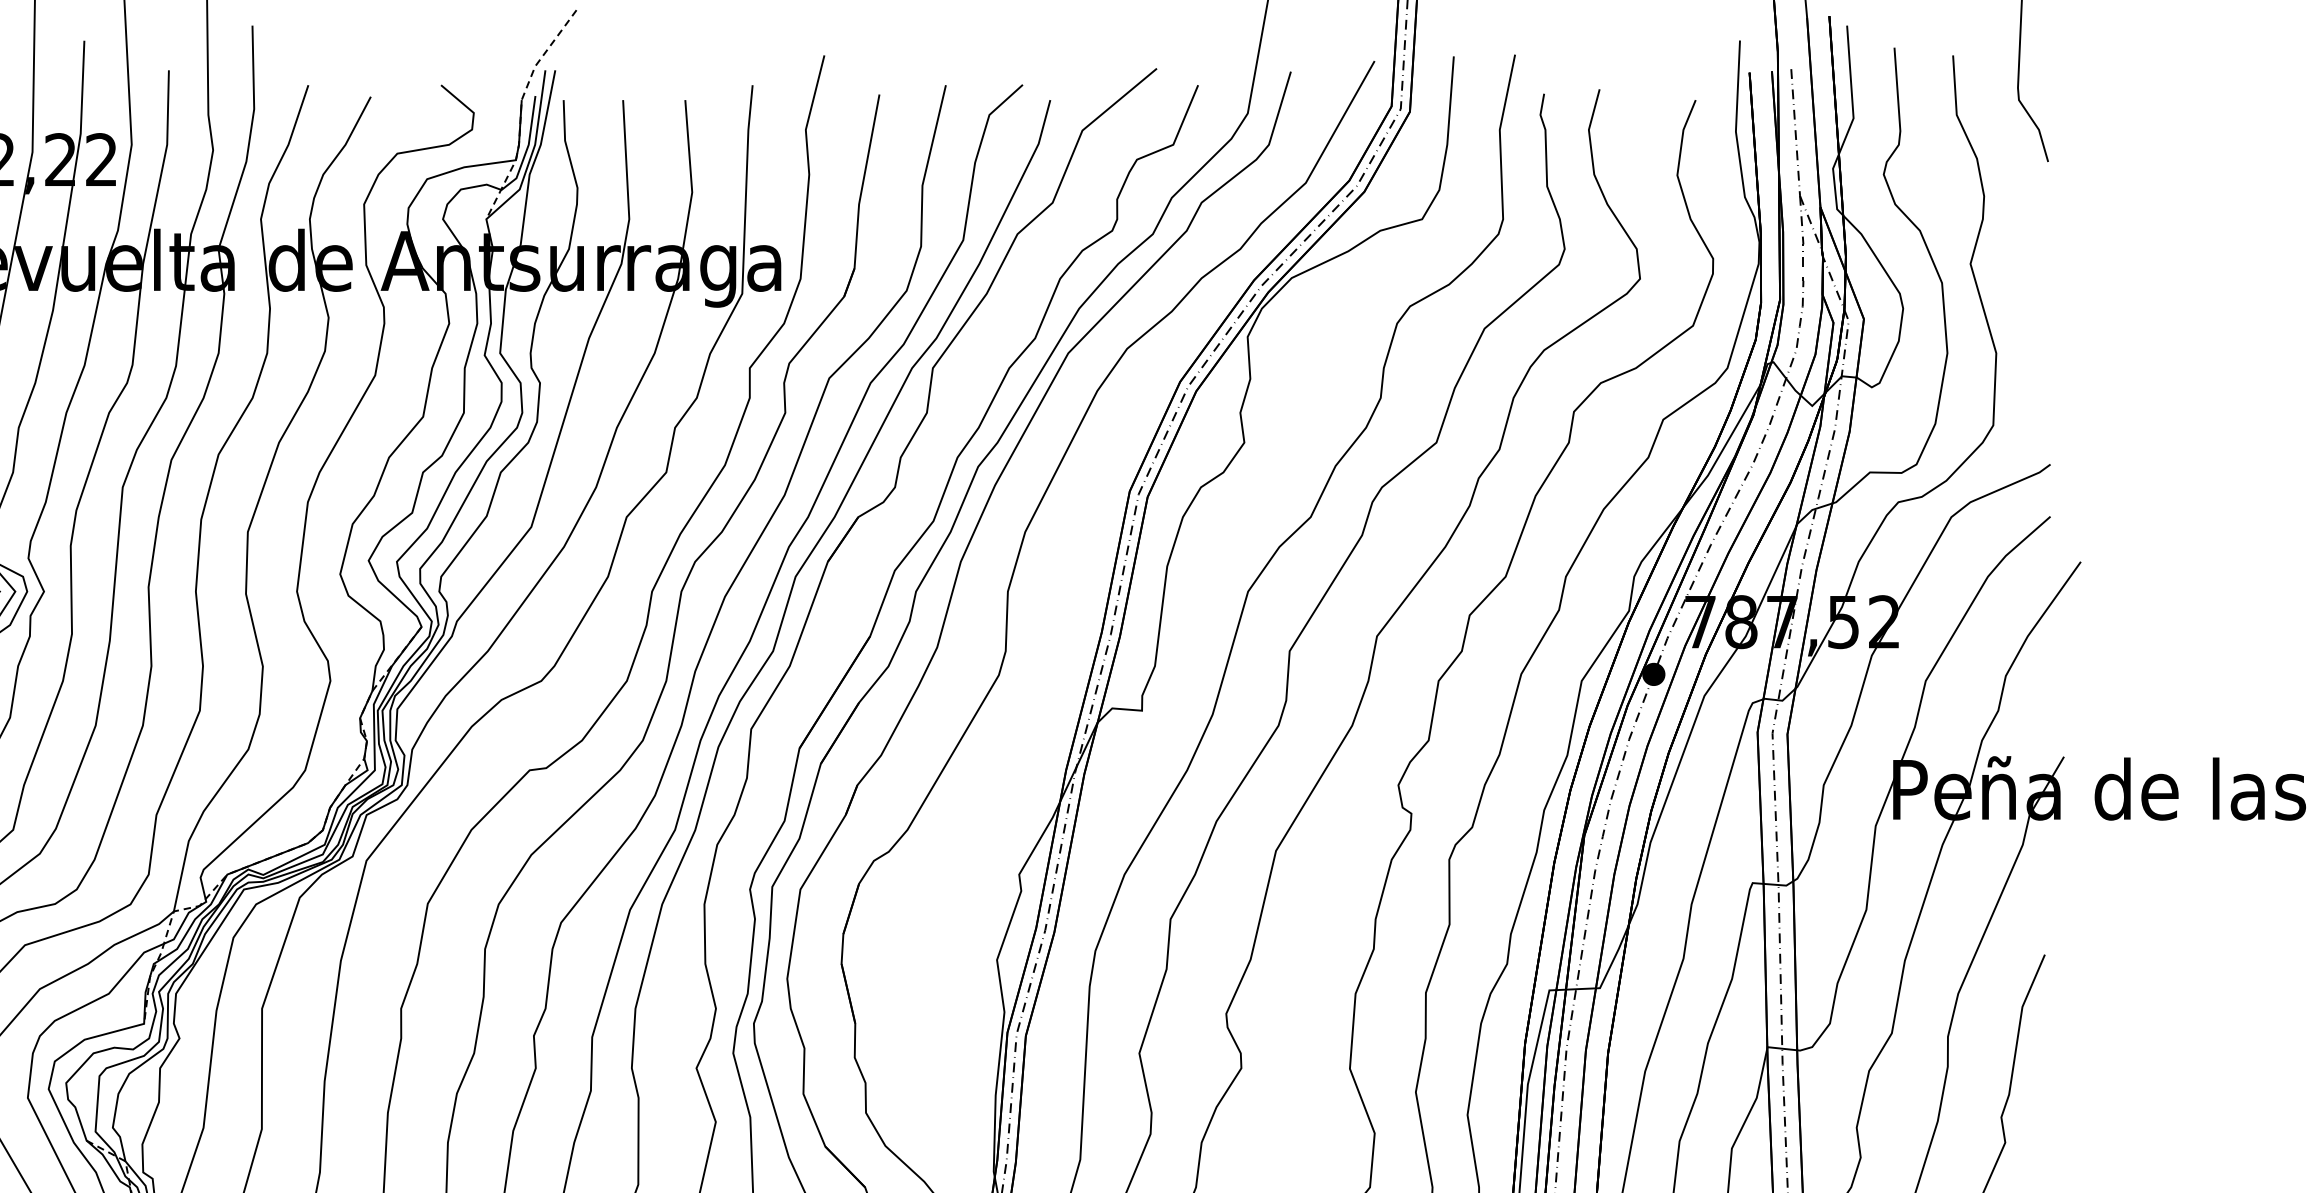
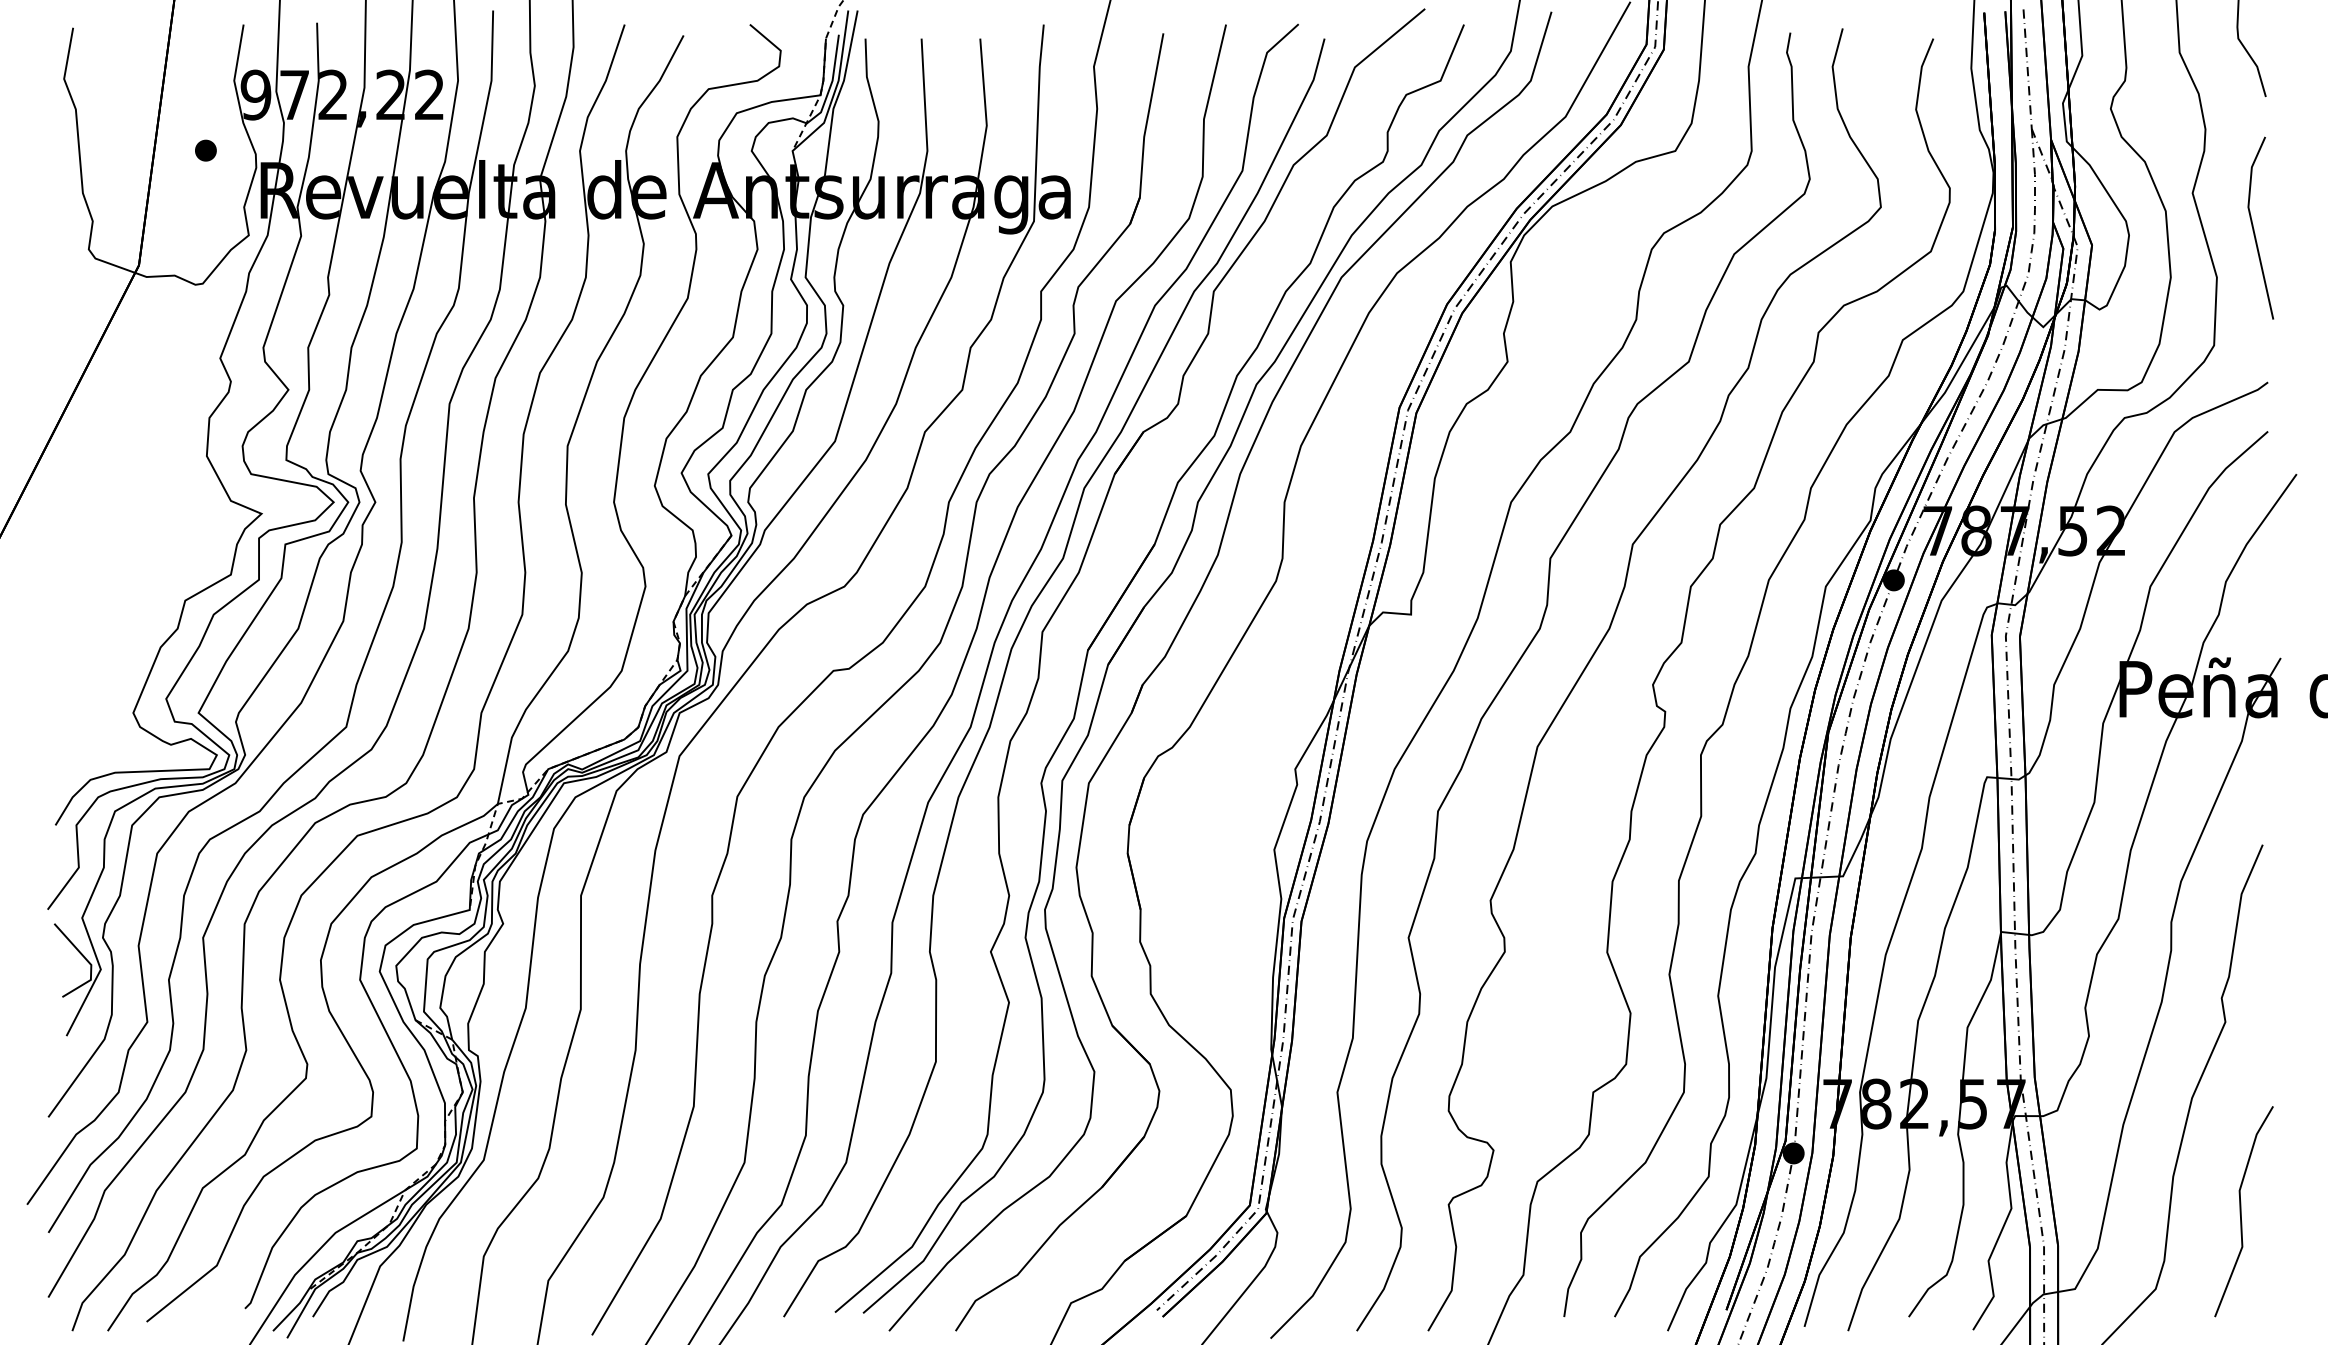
line: (2036, 301) -> (2254, 228), added

